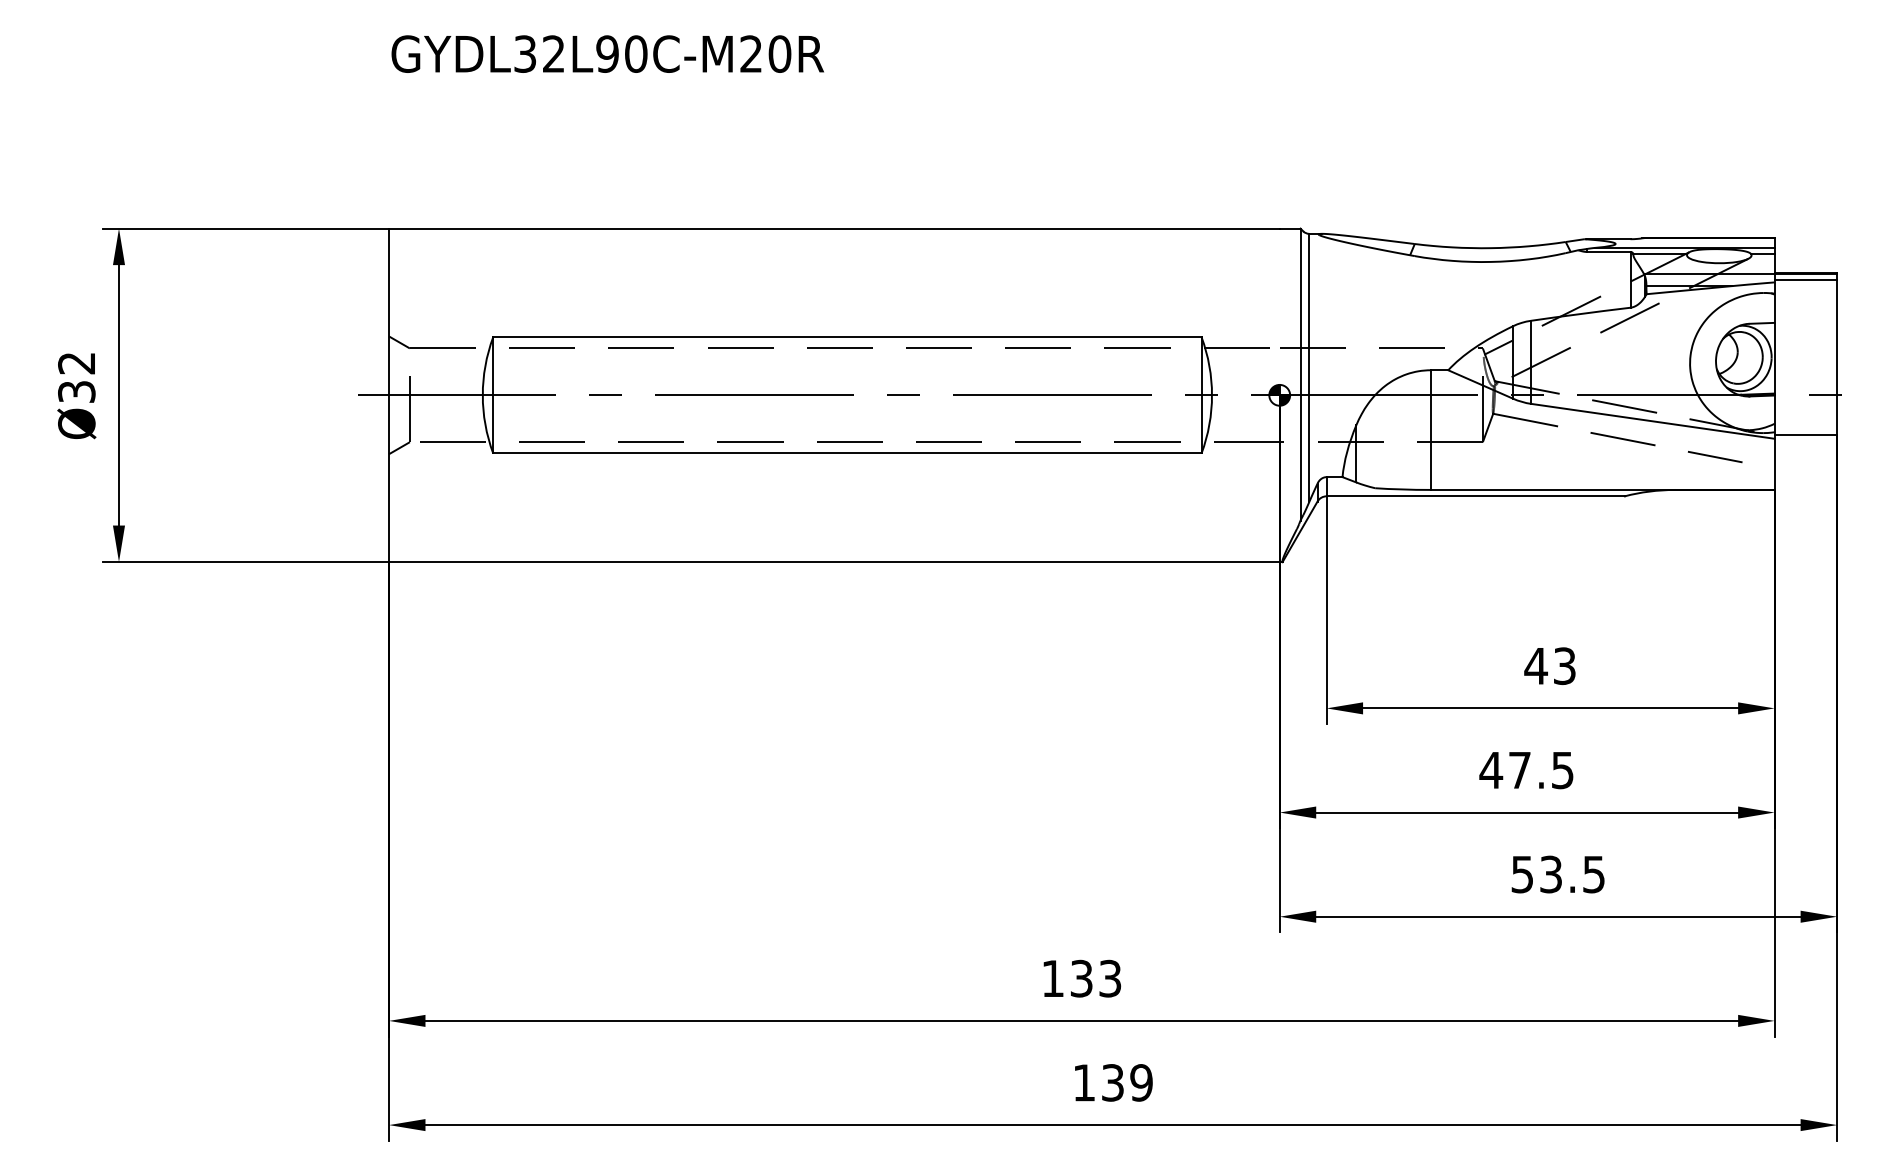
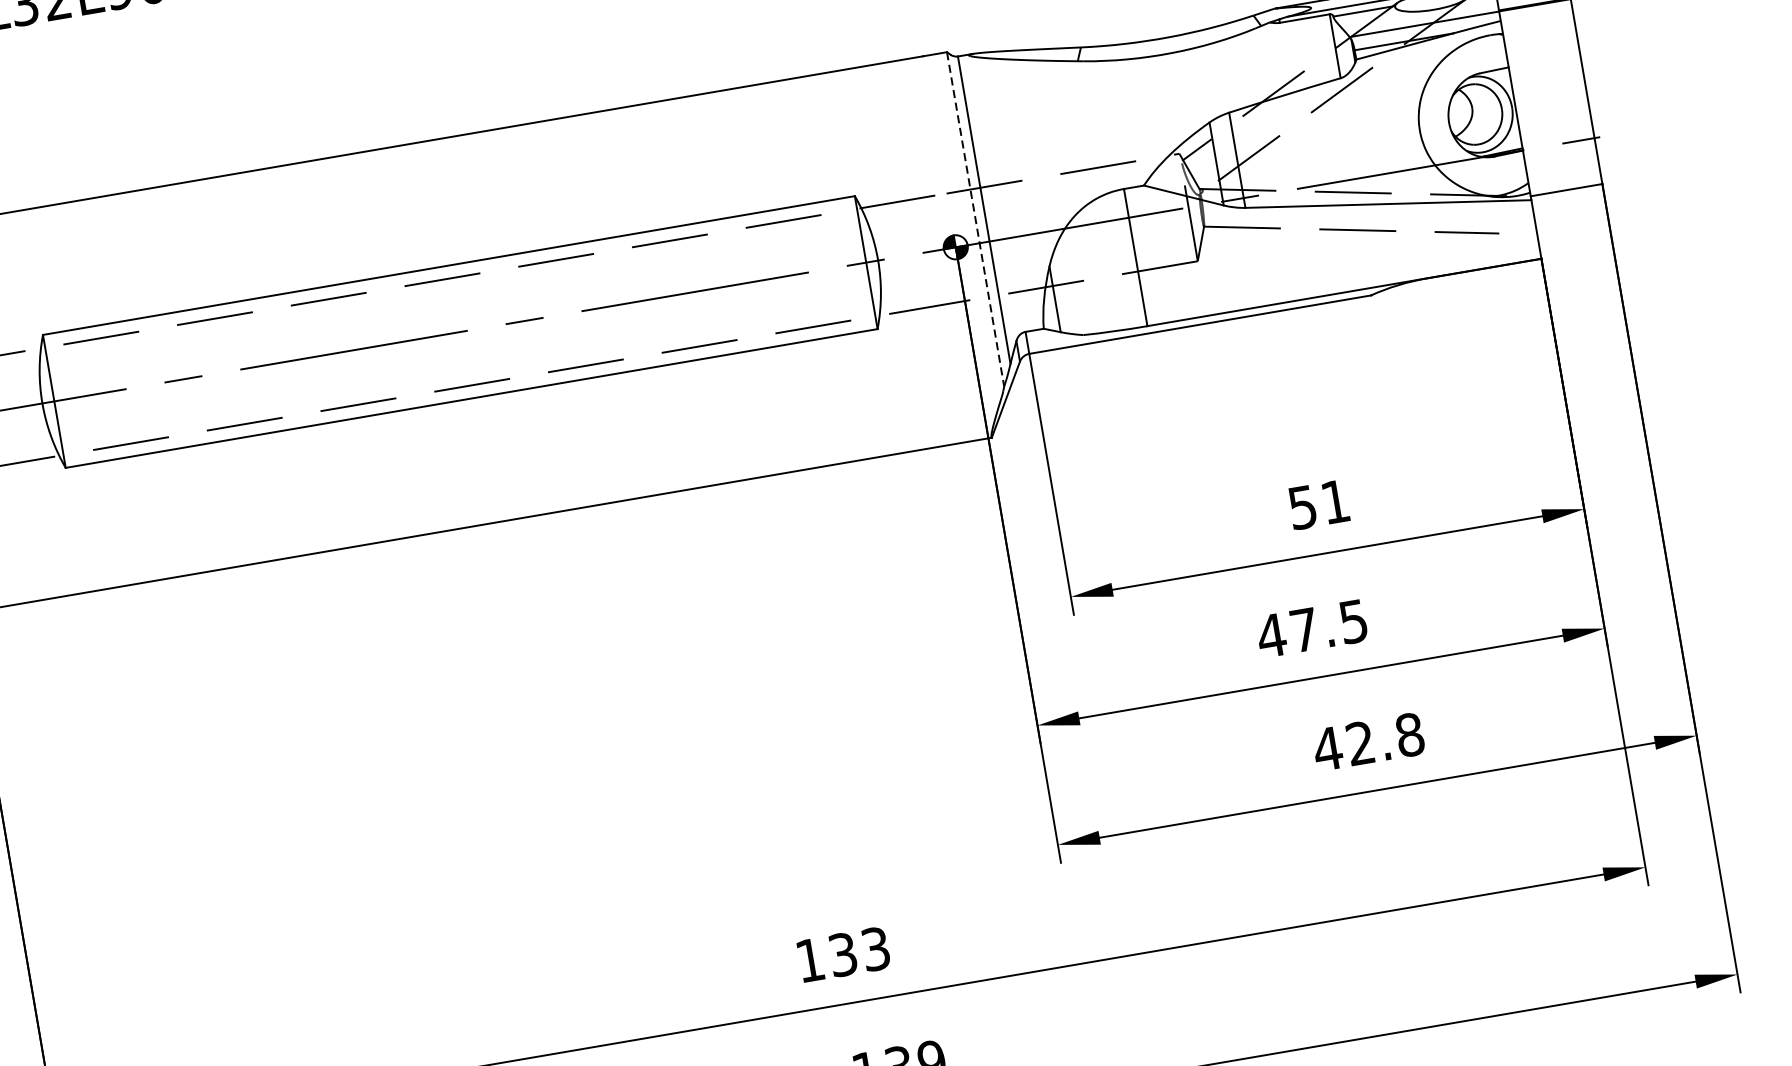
line: (1805, 279) -> (1535, 11), removed
line: (1300, 374) -> (975, 219), solid -> dashed
text: (1549, 666) -> (1318, 505), 43 -> 51
text: (1557, 874) -> (1368, 742), 53.5 -> 42.8

